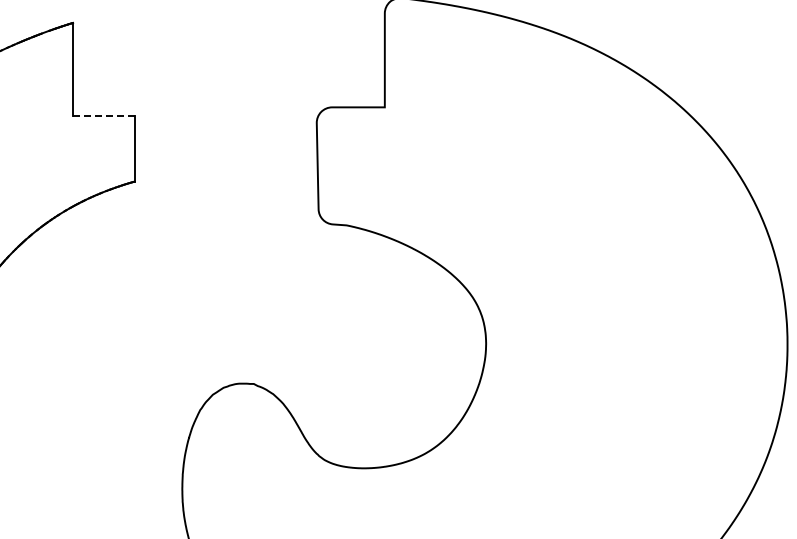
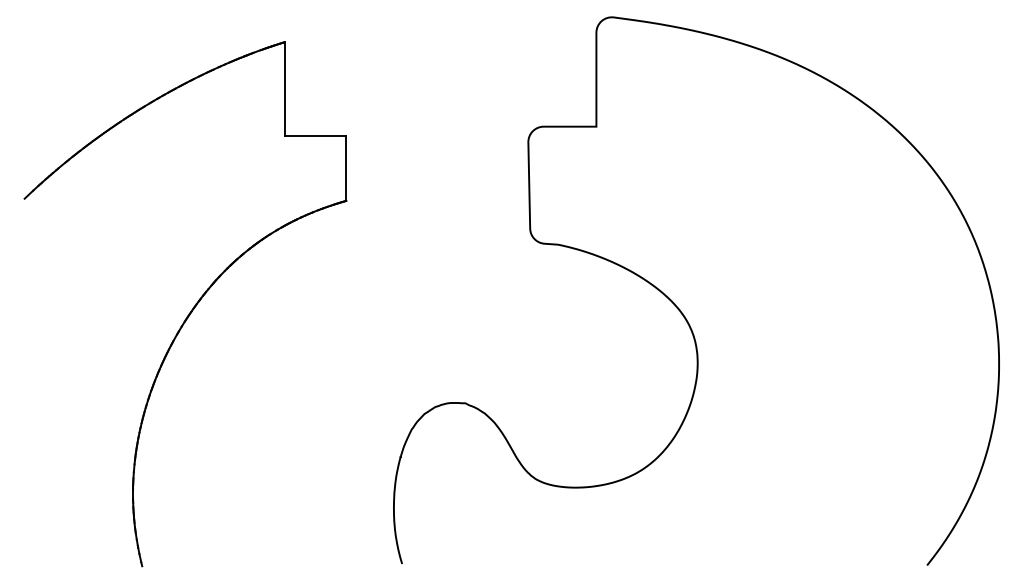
line: (103, 116) -> (315, 135), dashed -> solid

